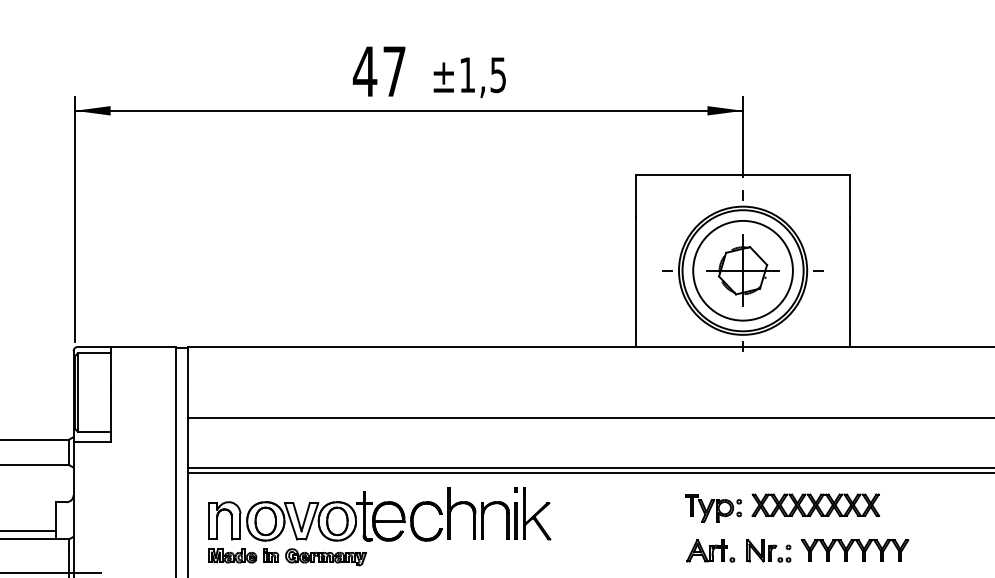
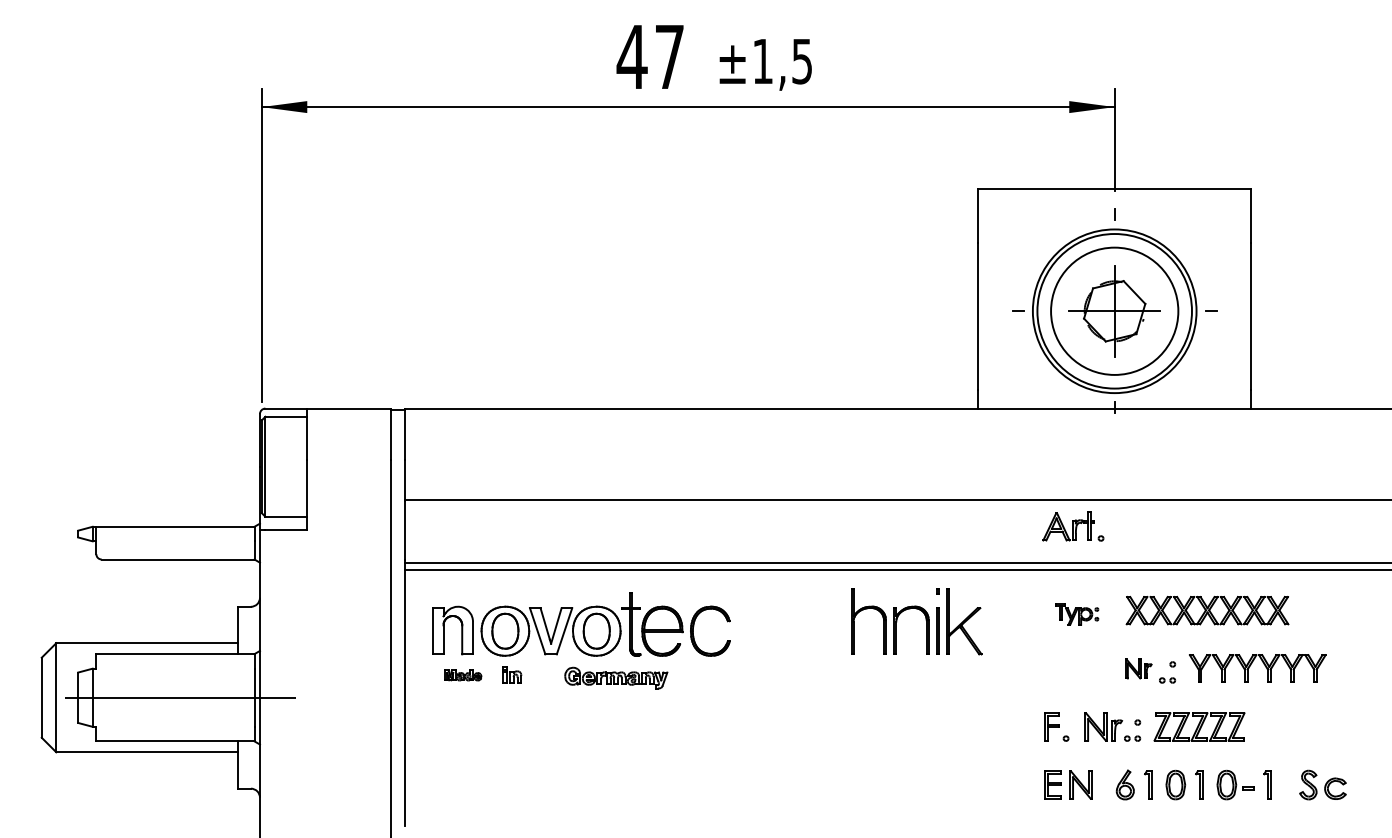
part: (713, 508) -> (1077, 614), size x0.6
part: (506, 512) -> (925, 620), moved
part: (710, 550) -> (1073, 526), moved
part: (761, 550) -> (1138, 668), size x0.7
part: (232, 556) -> (463, 675), size x0.6
part: (326, 556) -> (616, 677), moved

